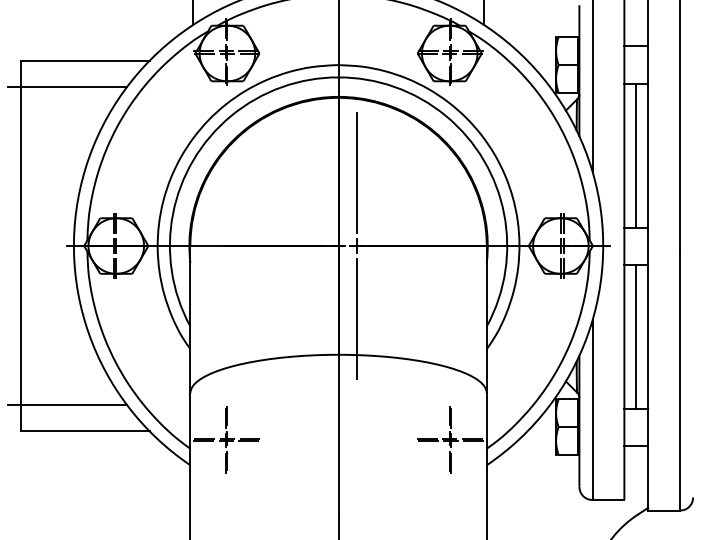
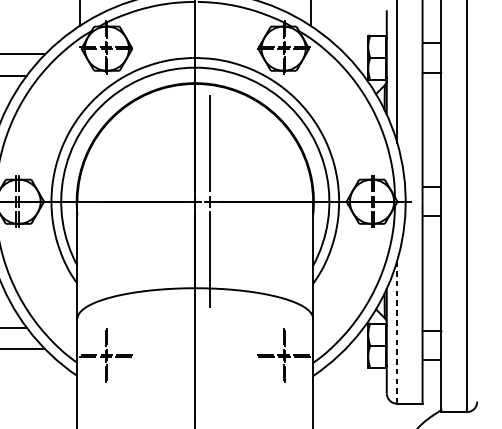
line: (636, 155) -> (432, 129), removed
line: (636, 336) -> (432, 273), removed
line: (592, 410) -> (397, 332), solid -> dashed

